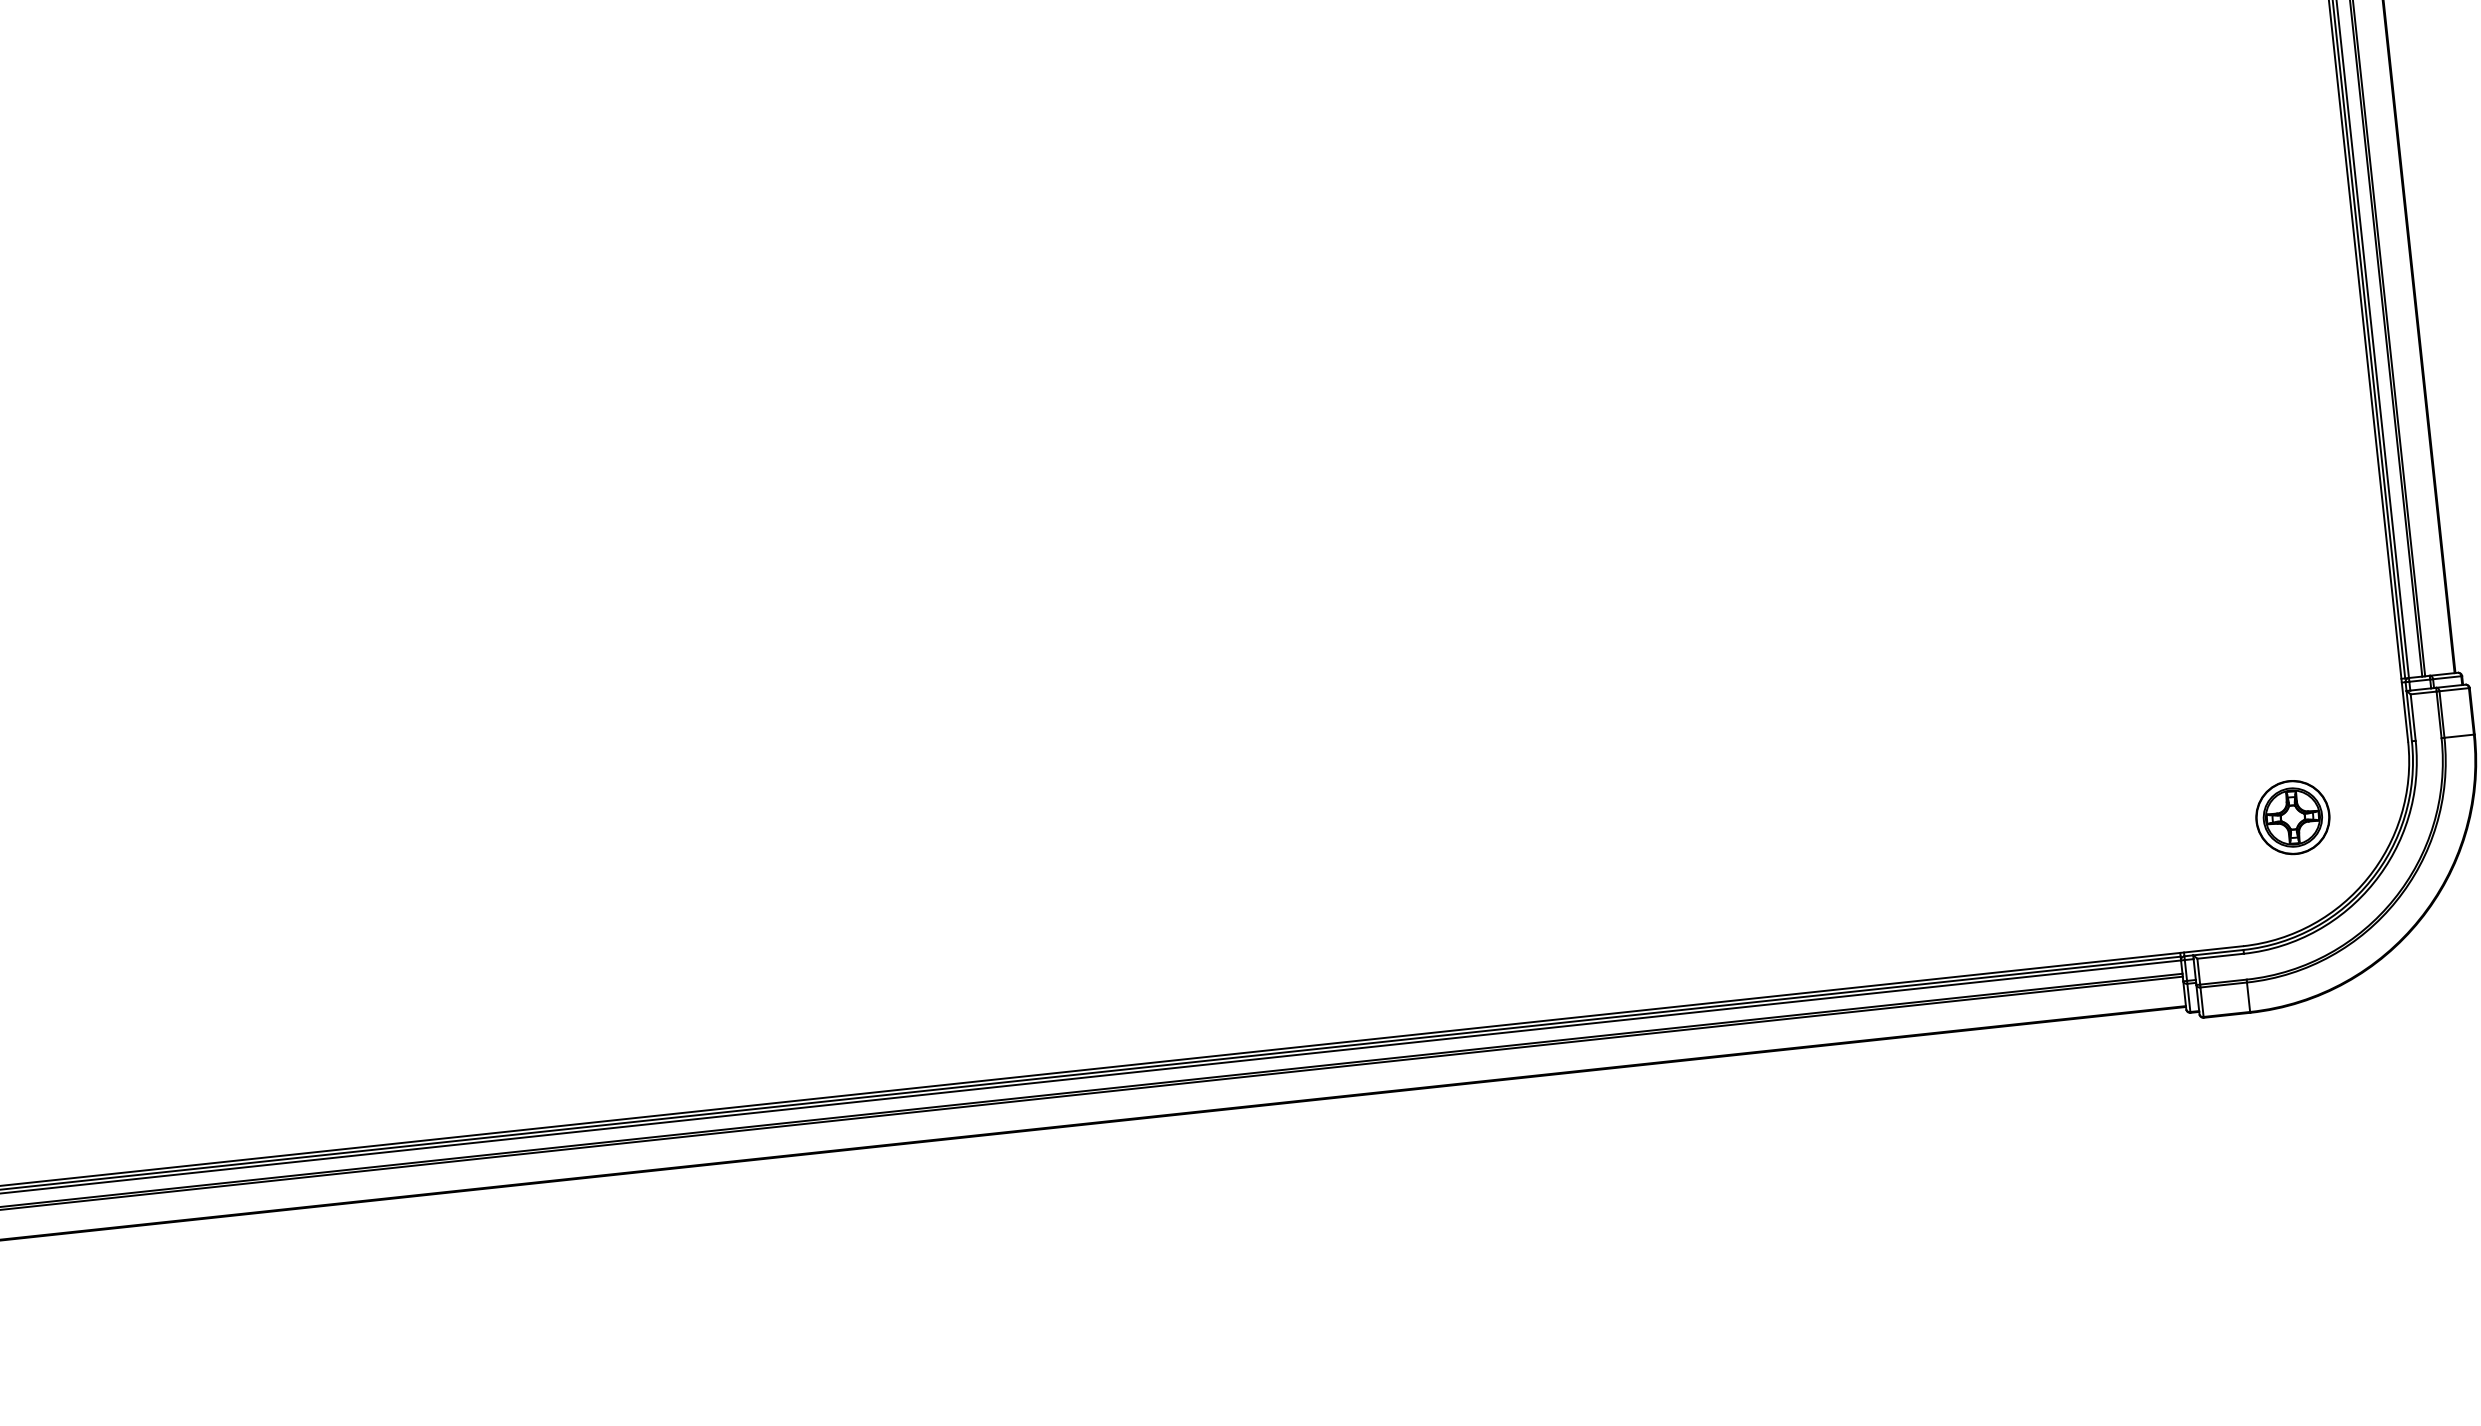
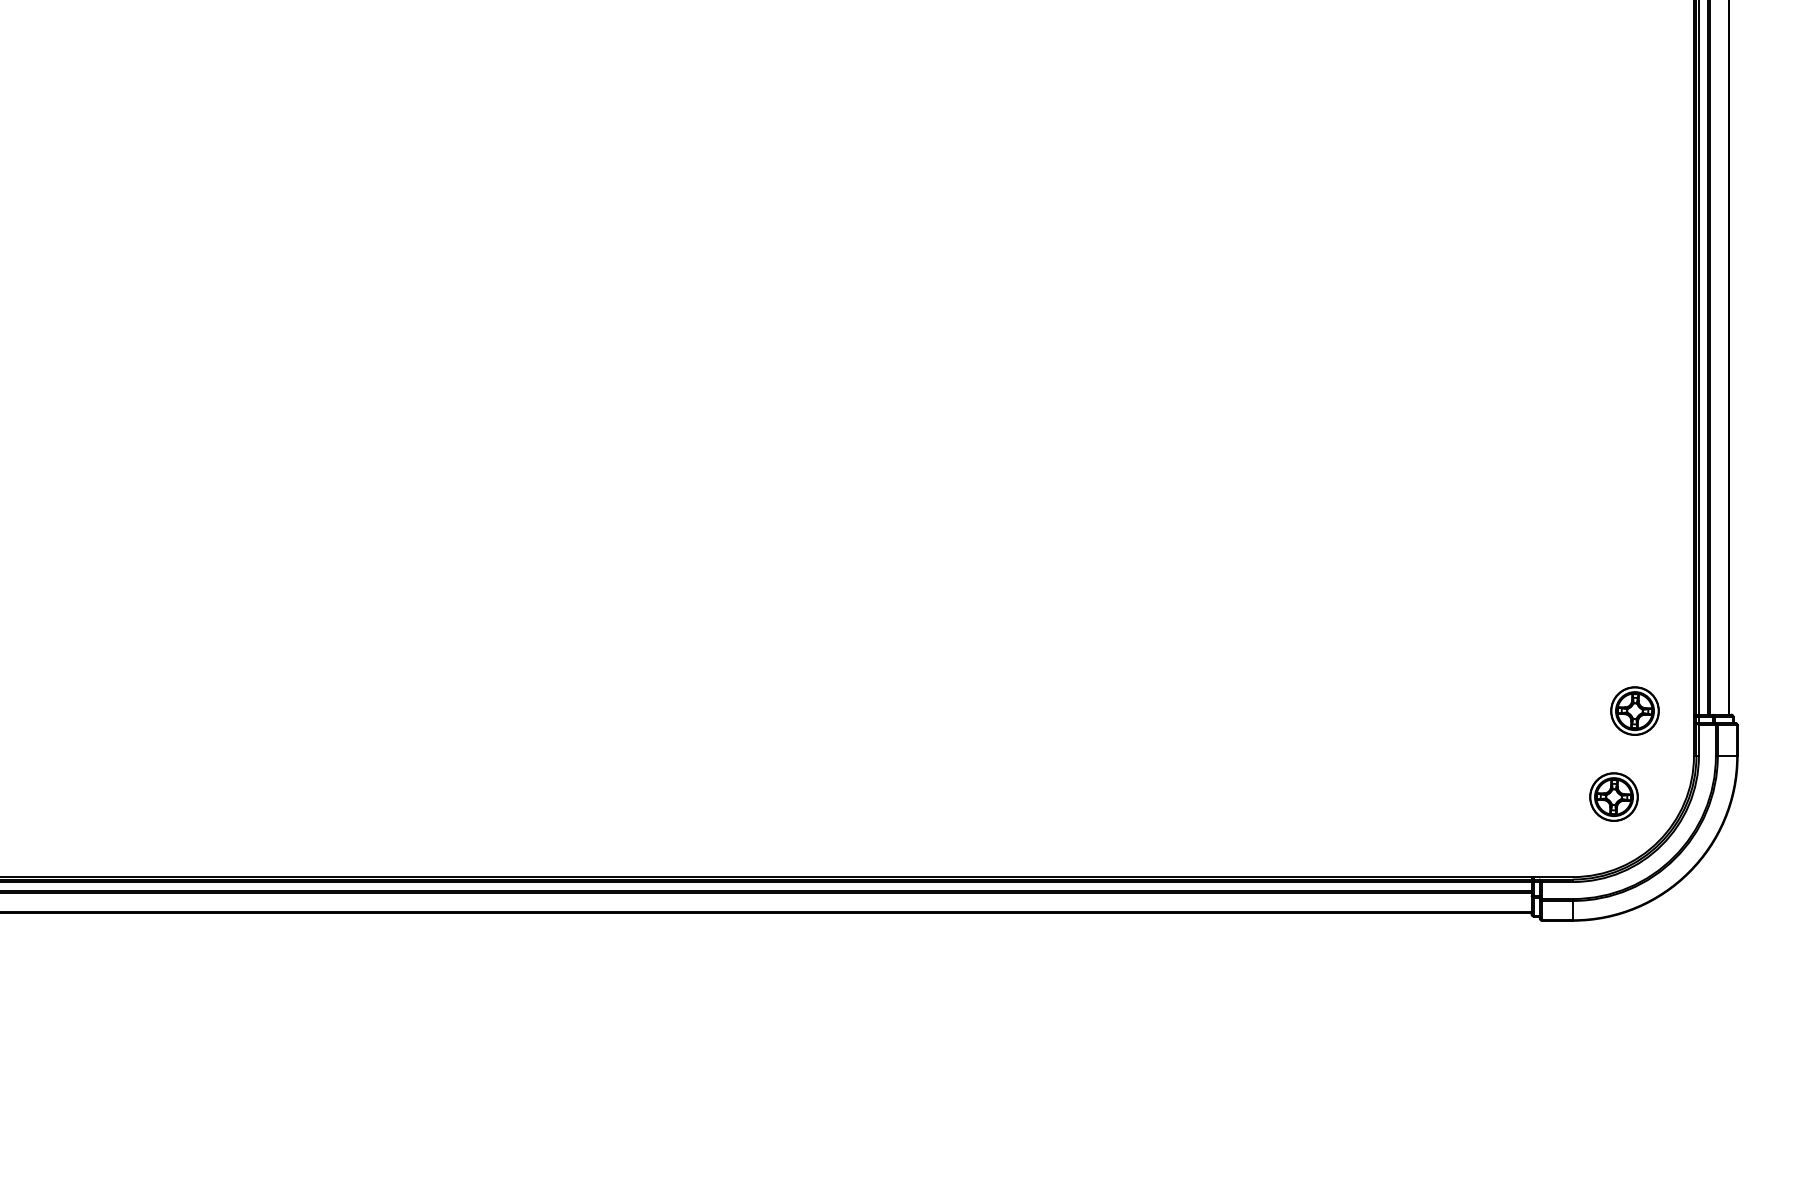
part: (2310, 682) -> (1634, 710), added

